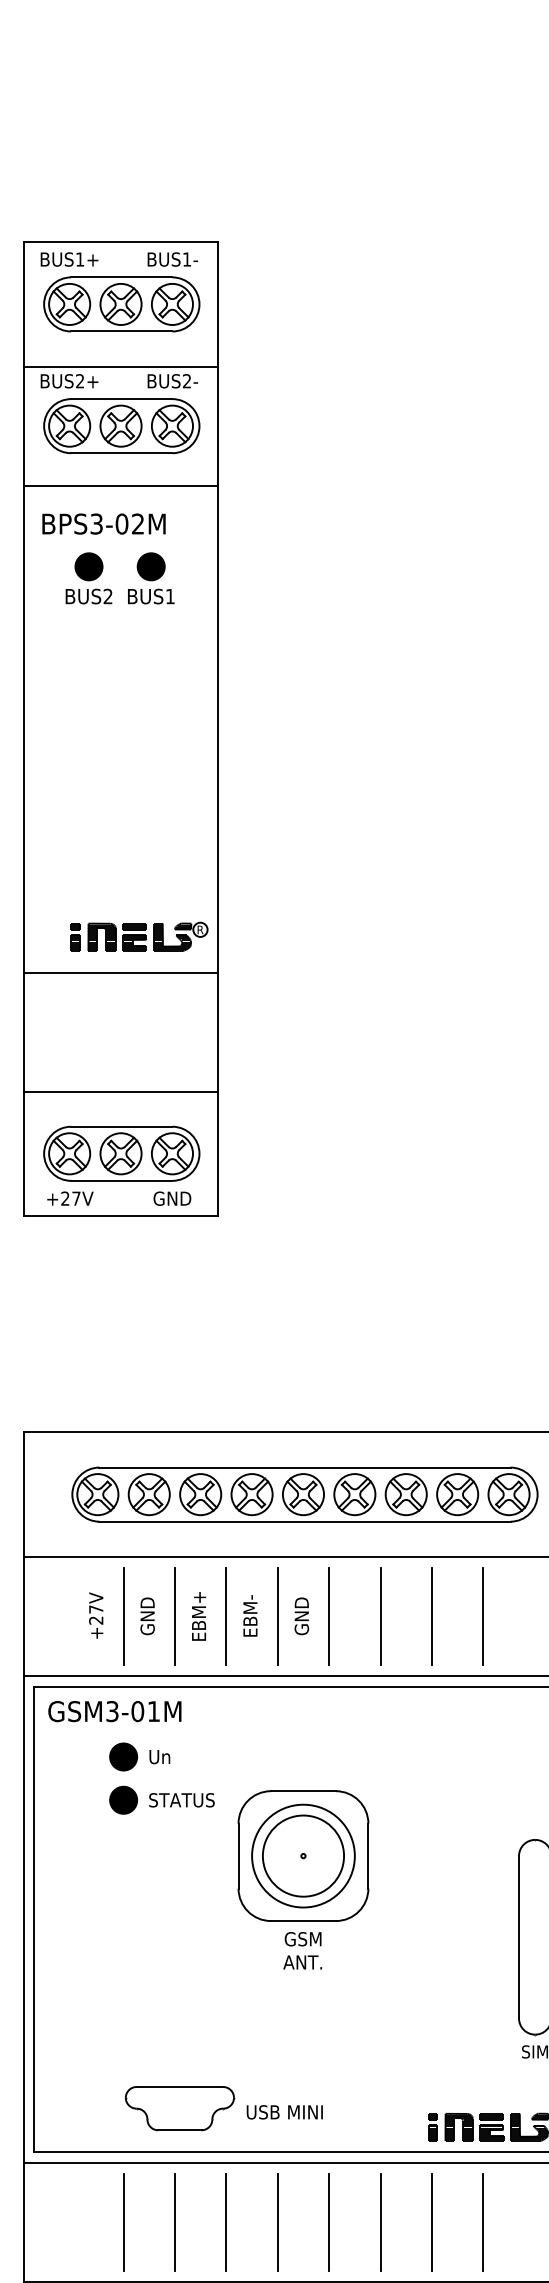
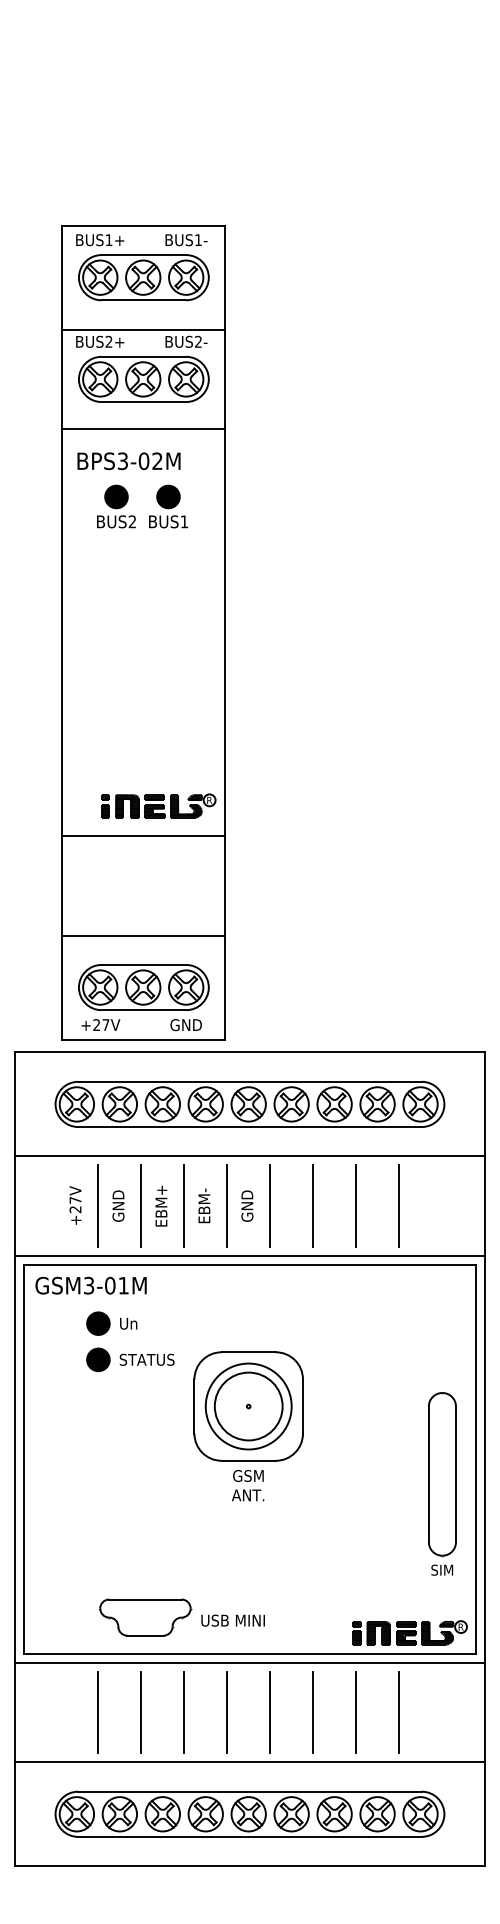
part: (121, 728) -> (143, 632), moved

